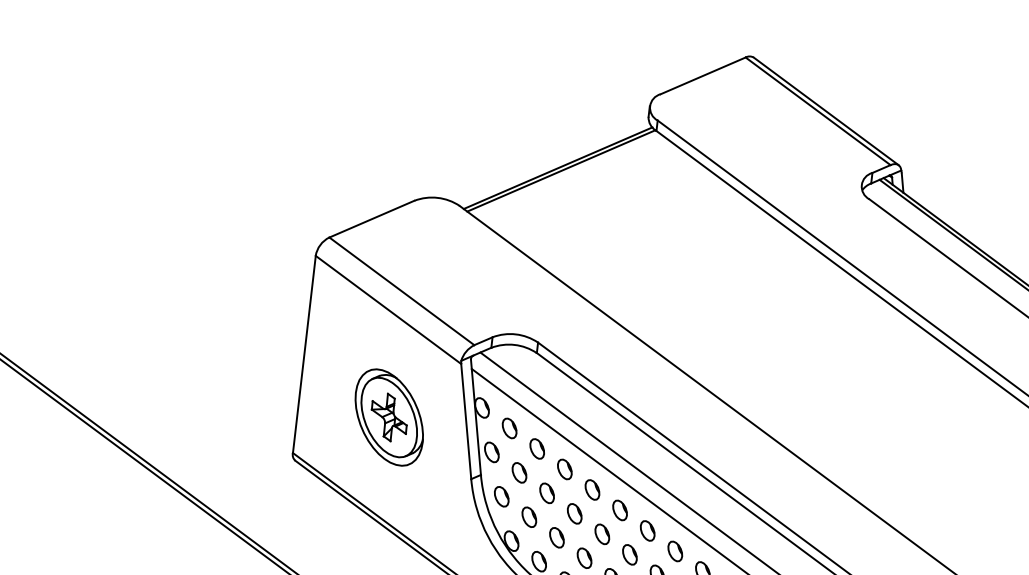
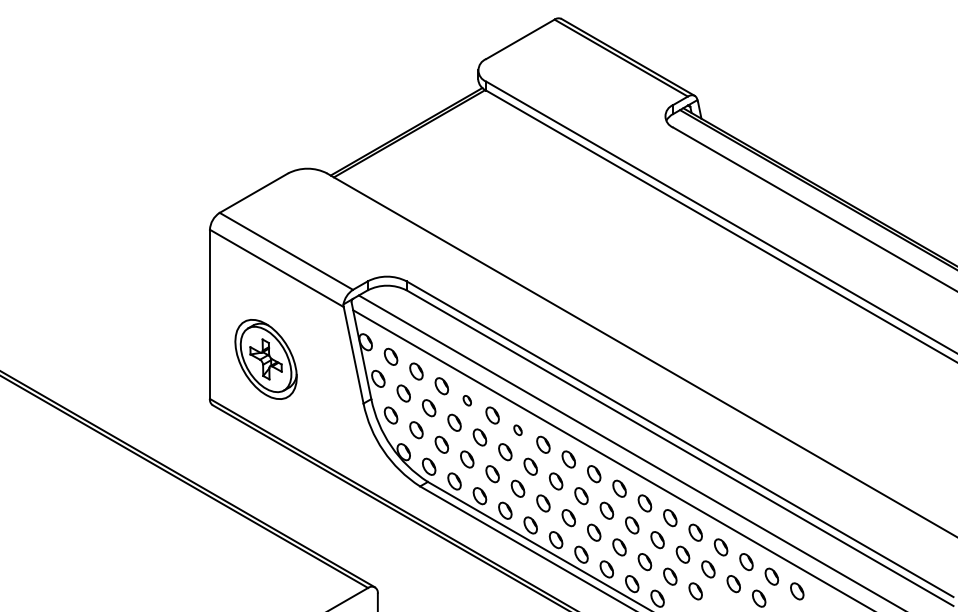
part: (388, 417) -> (265, 359), moved
part: (592, 489) -> (467, 400), size x0.6
part: (647, 531) -> (517, 430), size x0.6

